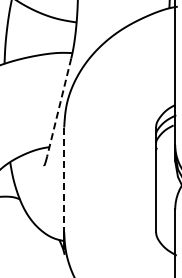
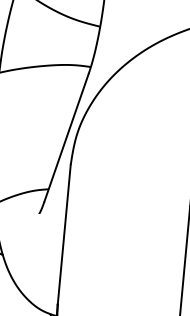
line: (59, 107) -> (66, 137), dashed -> solid
line: (64, 180) -> (64, 235), dashed -> solid

